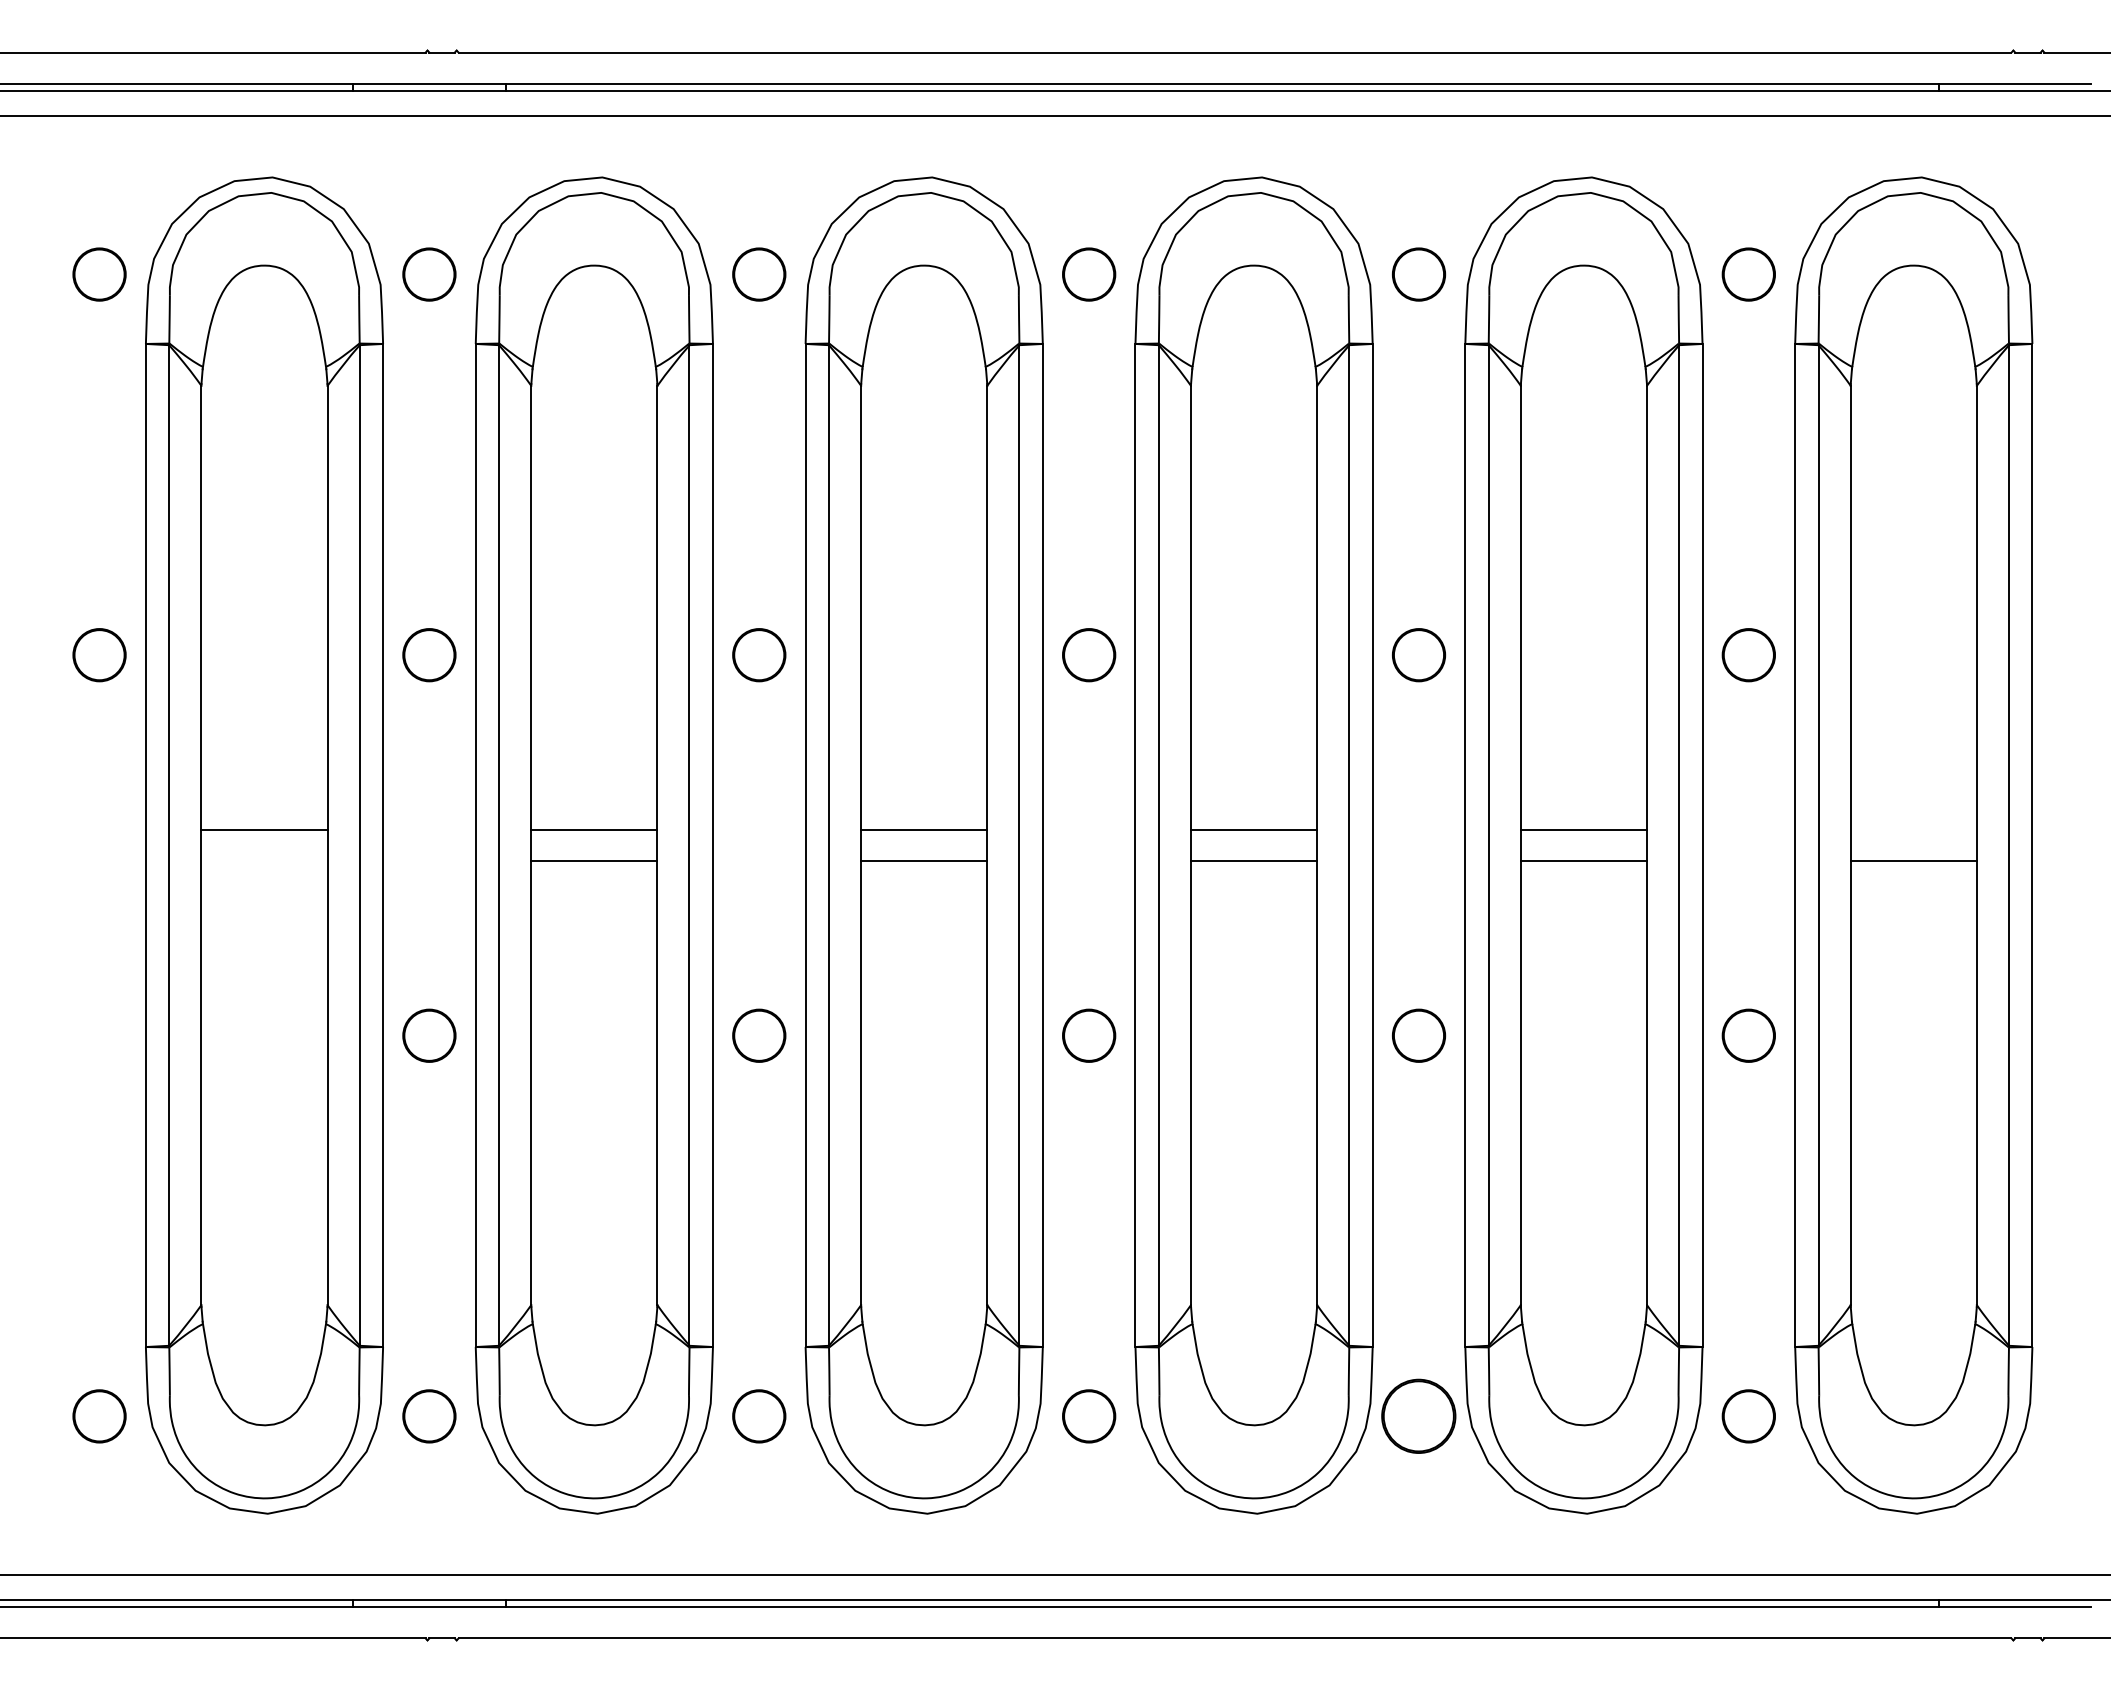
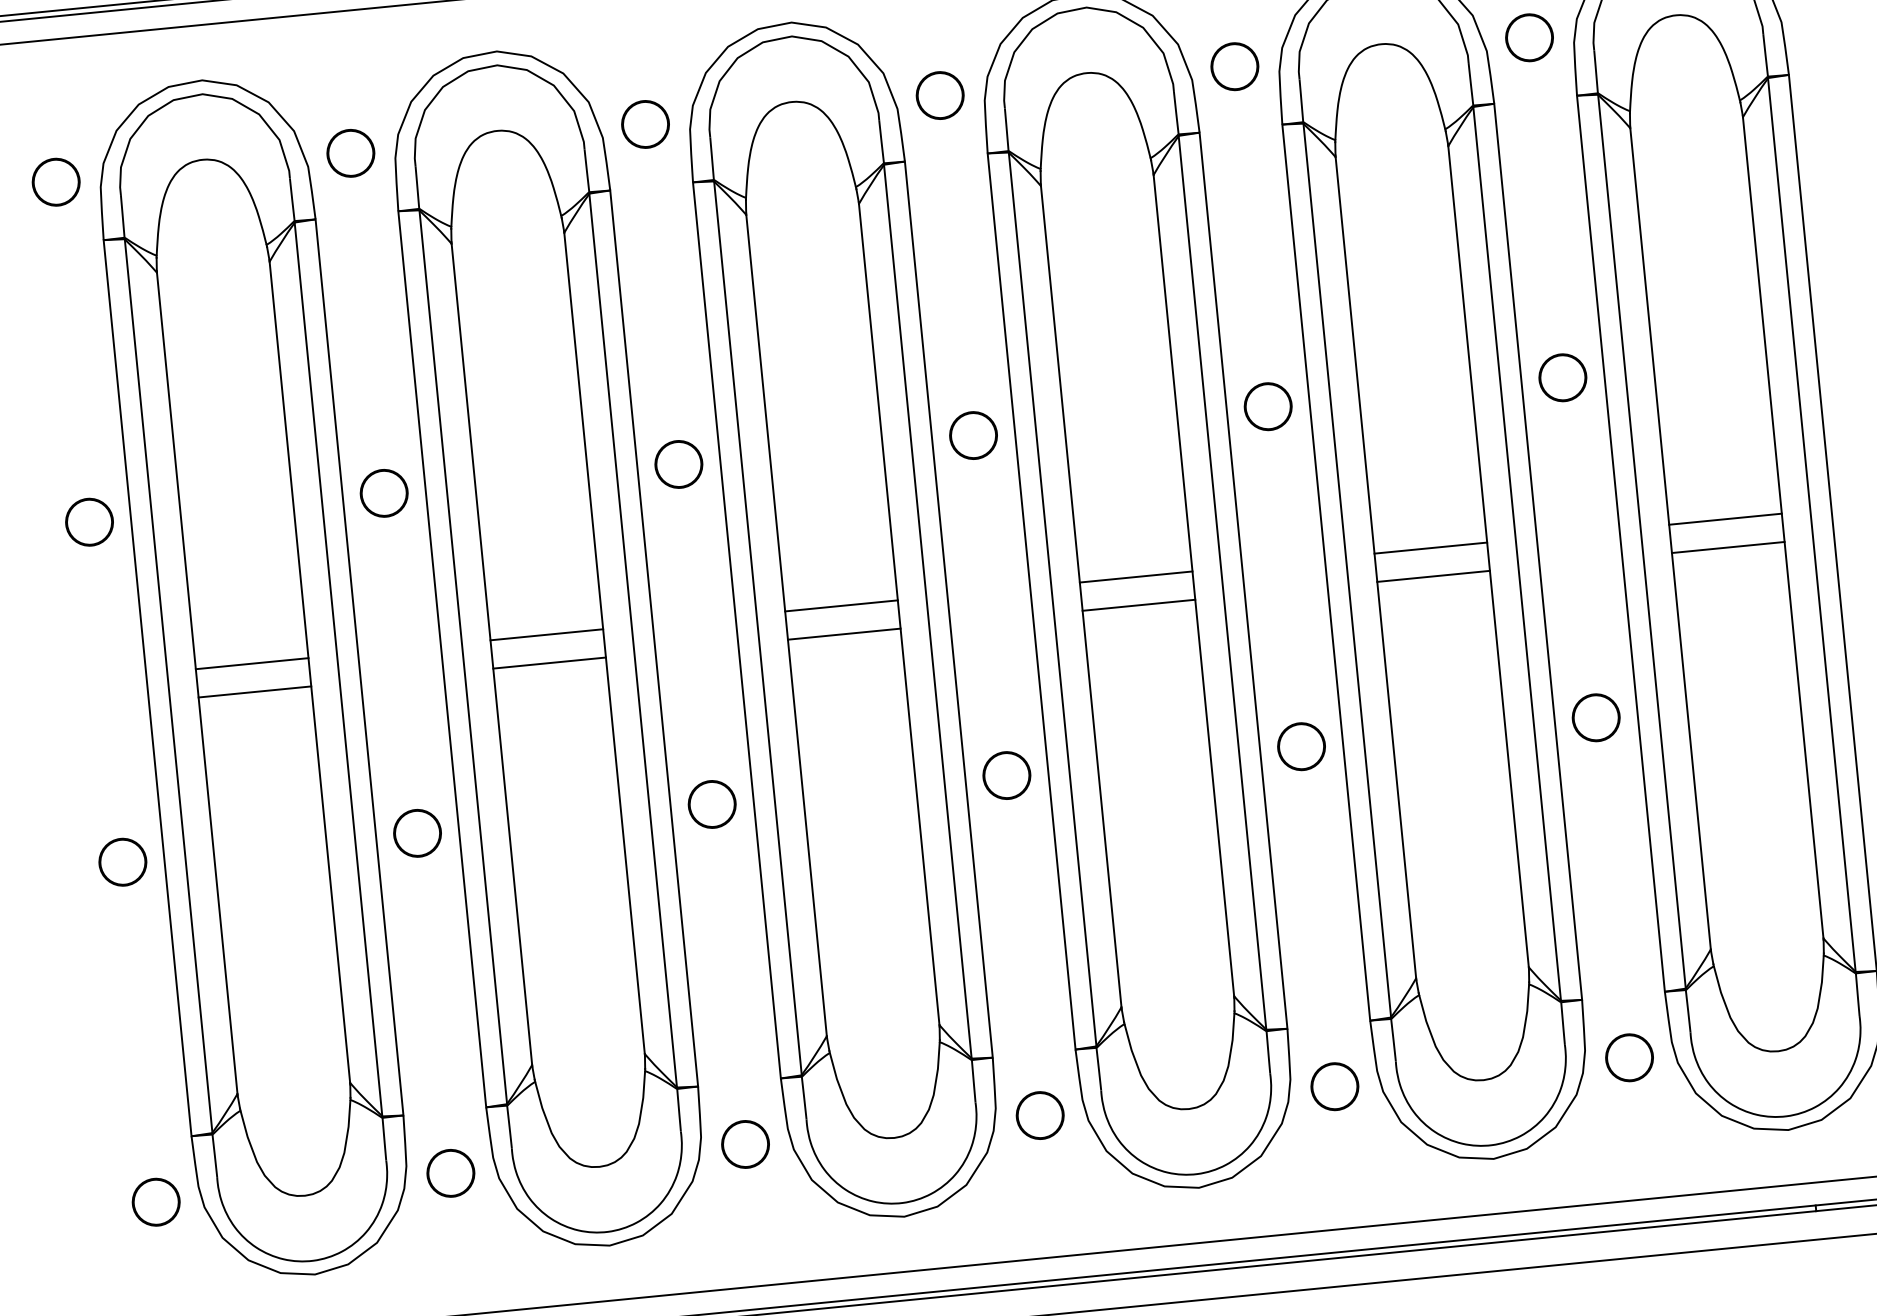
line: (1913, 829) -> (1725, 519), added
line: (264, 861) -> (254, 692), added
circle: (99, 1035) -> (122, 862), added
part: (1419, 1416) -> (1335, 1086), size x0.71

